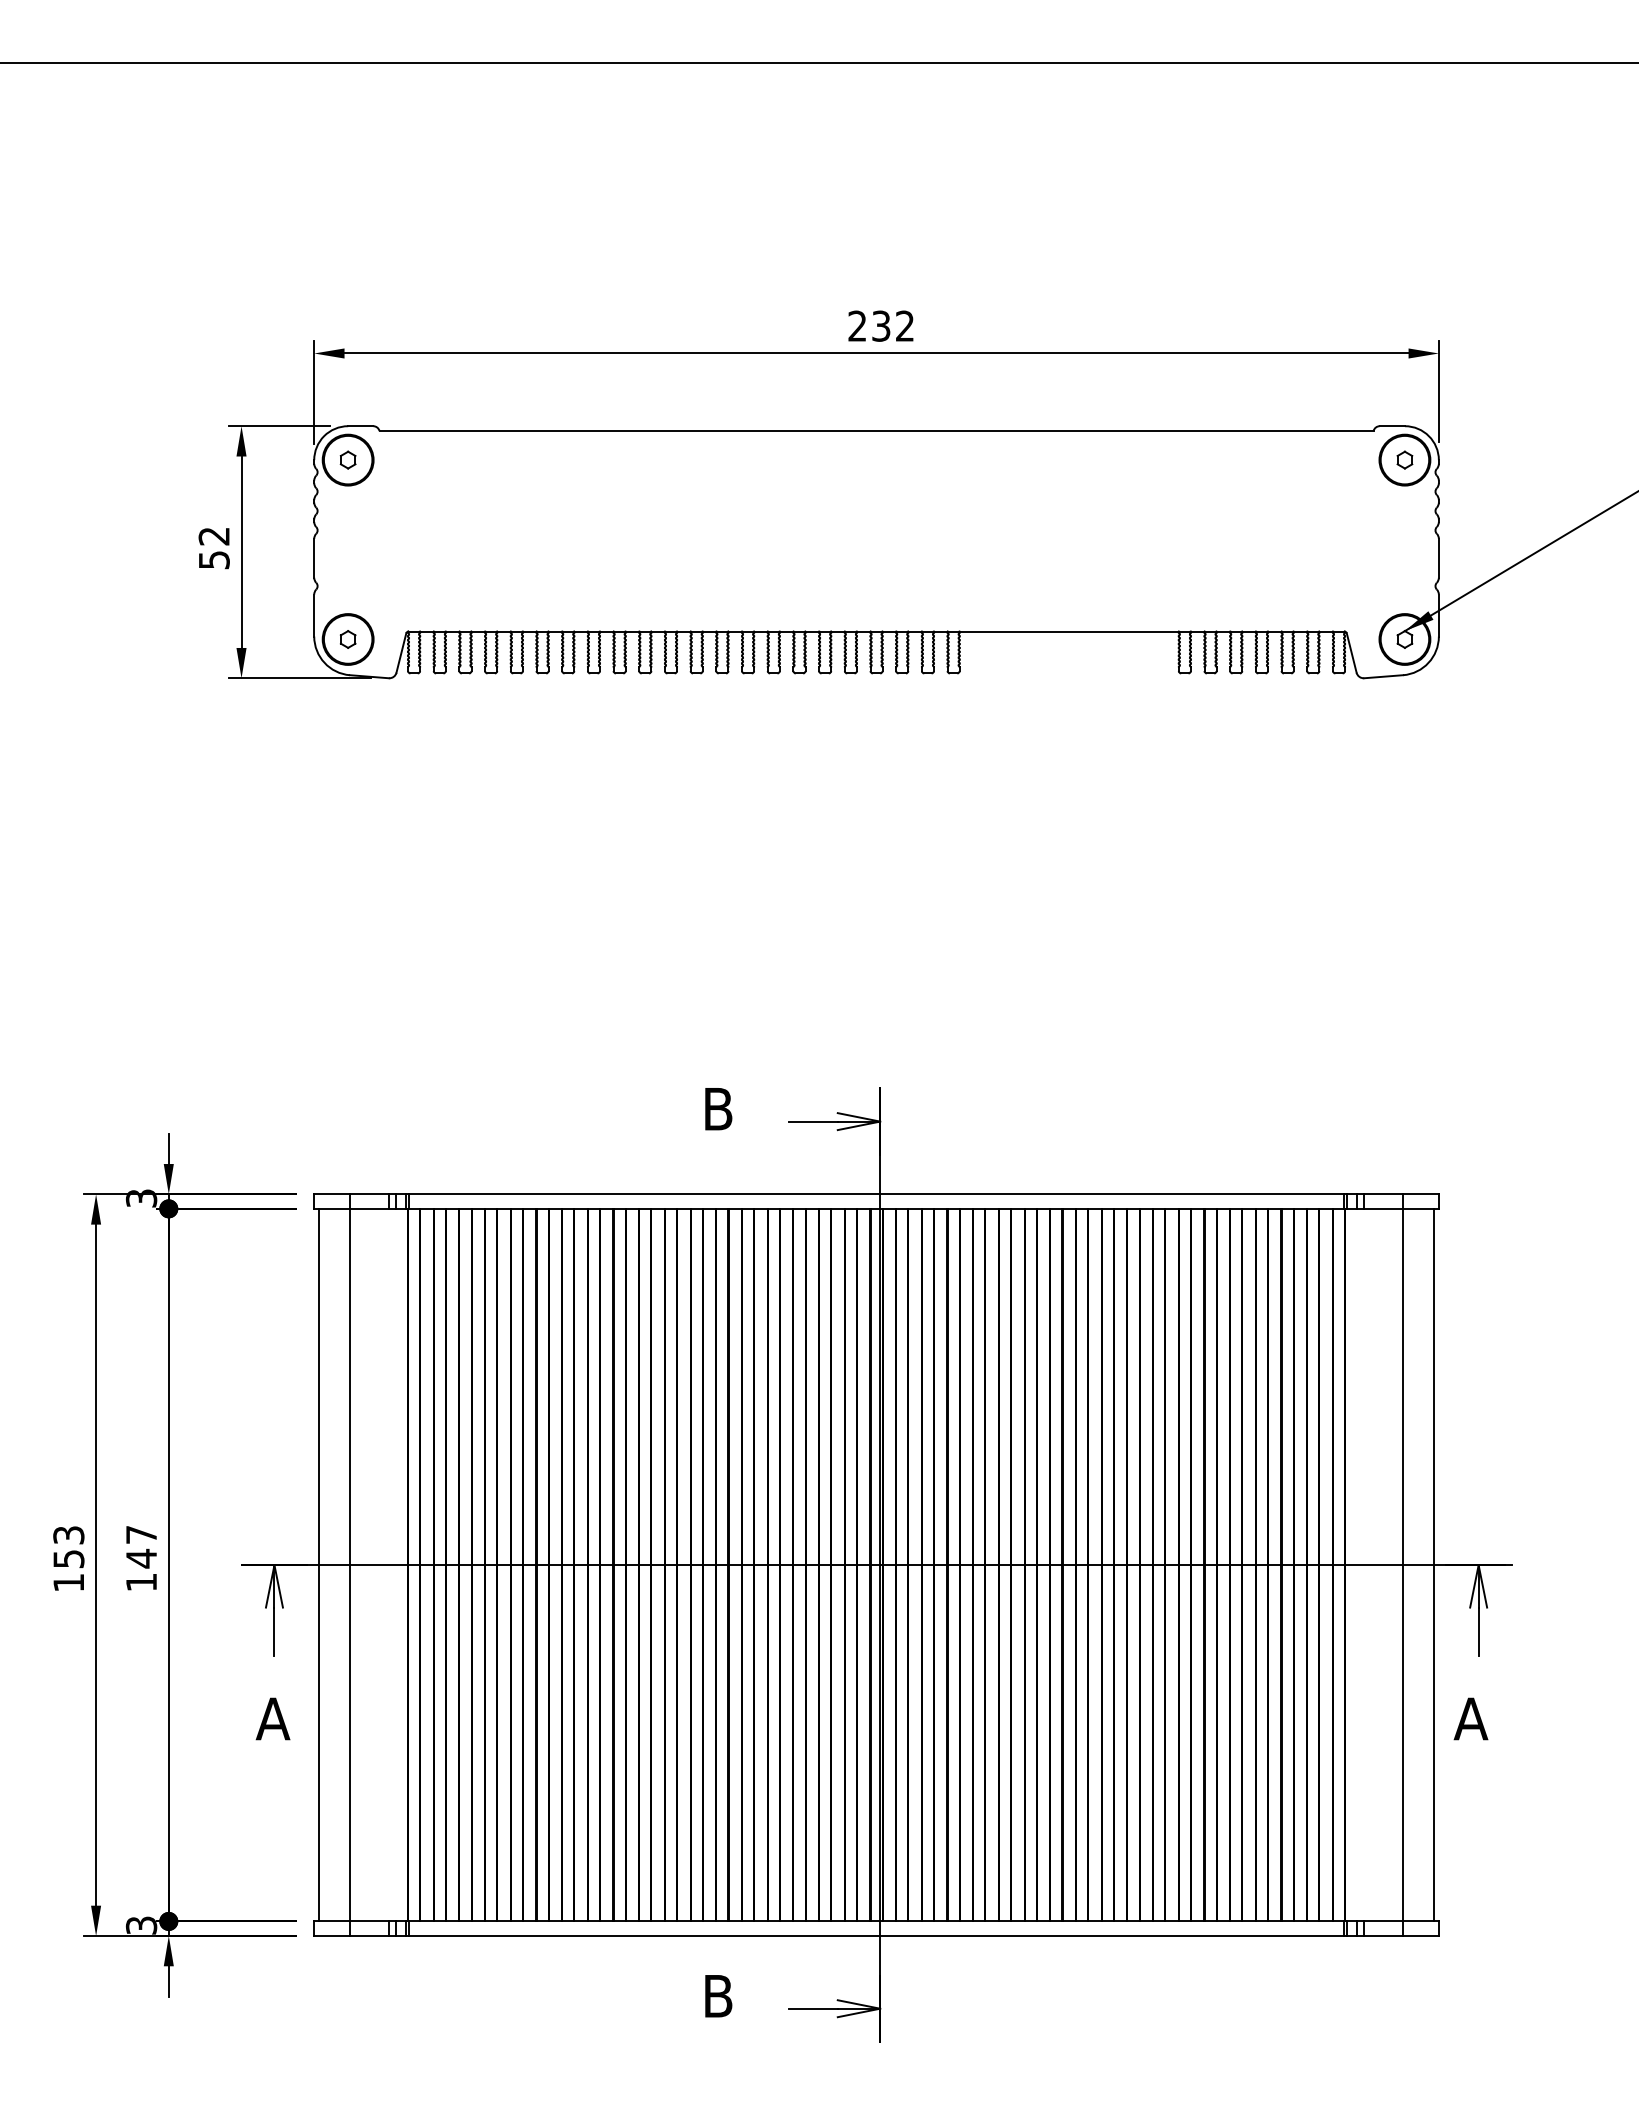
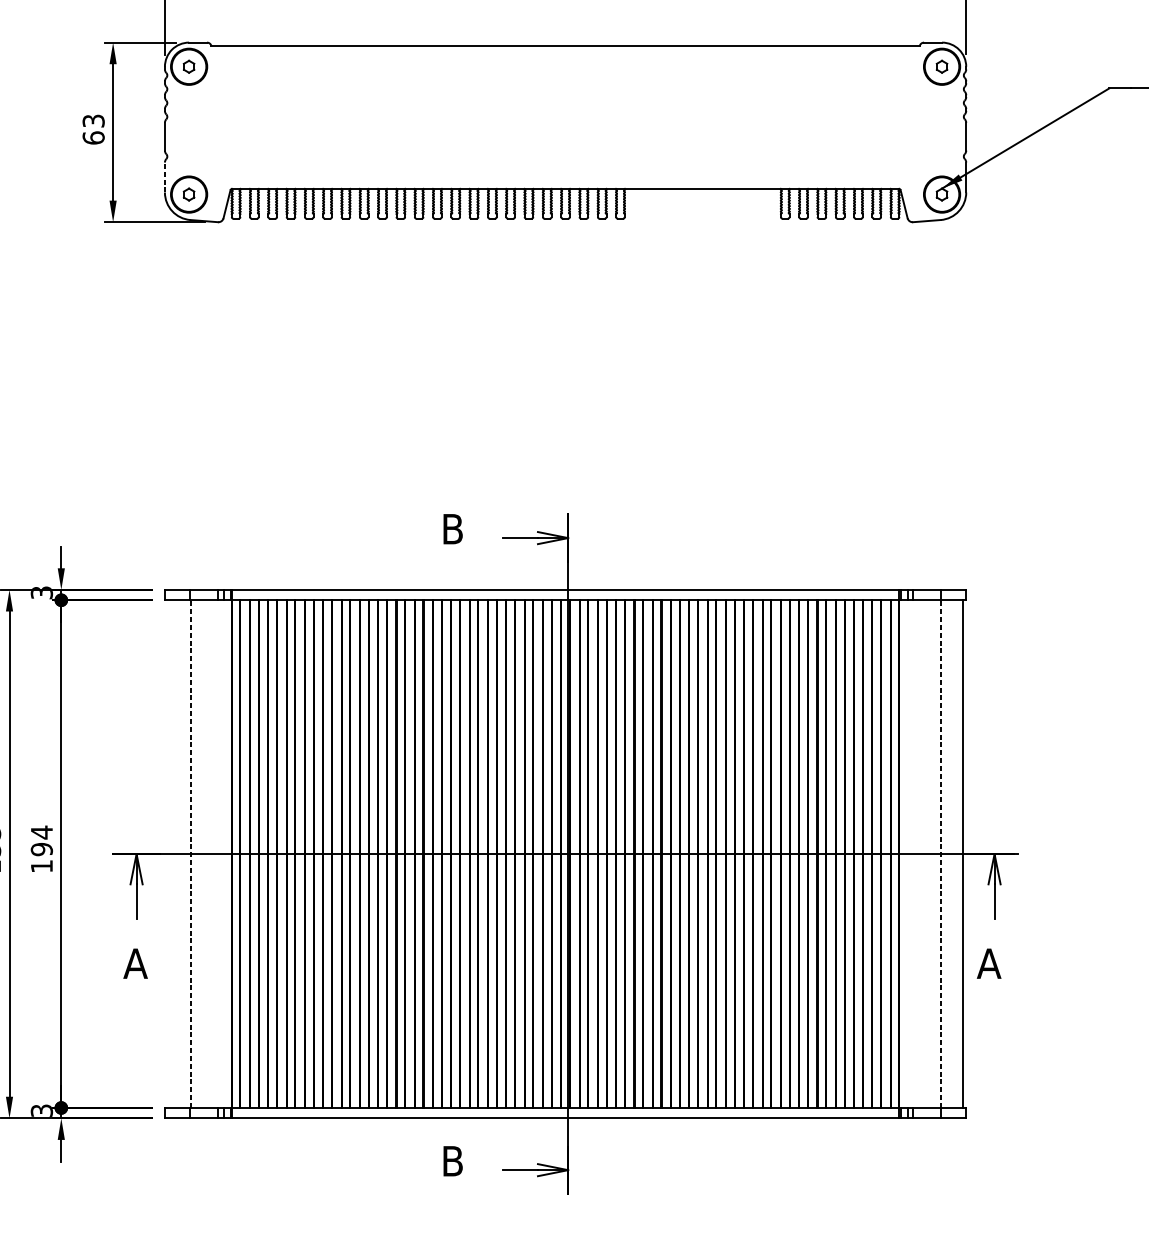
text: (213, 548) -> (93, 129), 52 -> 63
line: (314, 615) -> (165, 177), solid -> dashed
text: (141, 1546) -> (41, 840), 147 -> 194
line: (319, 1564) -> (168, 853), removed
line: (350, 1564) -> (190, 853), solid -> dashed
line: (1402, 1564) -> (940, 853), solid -> dashed

